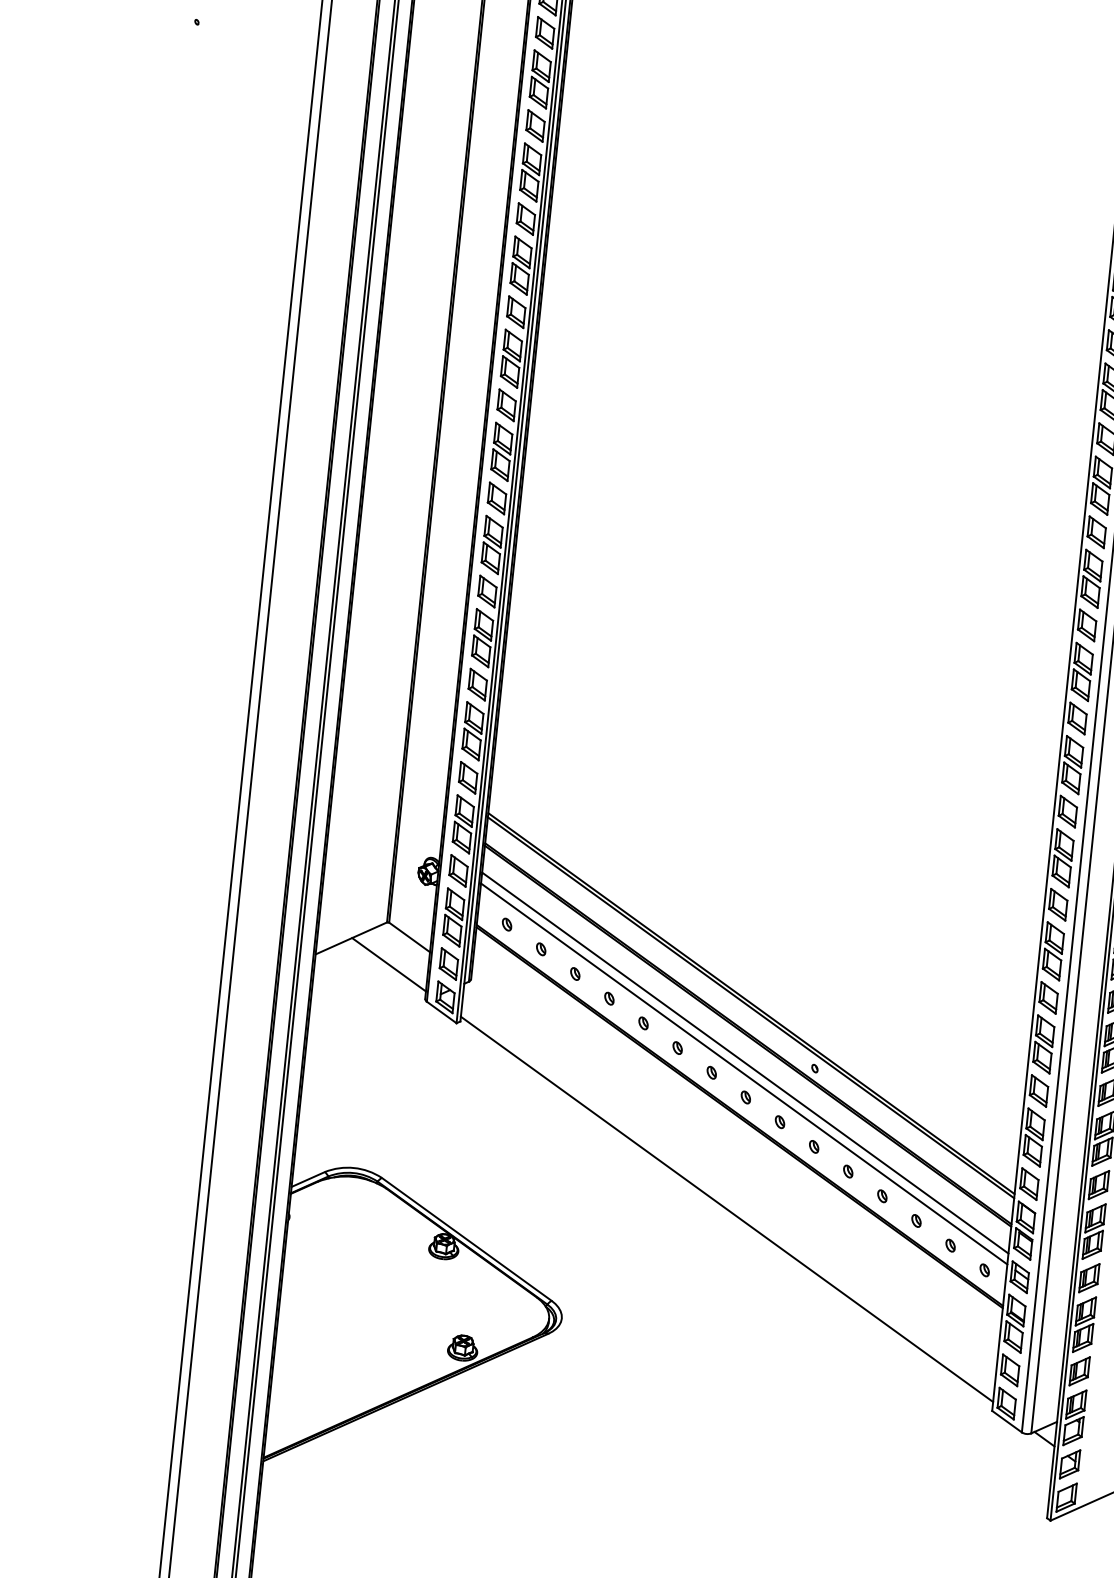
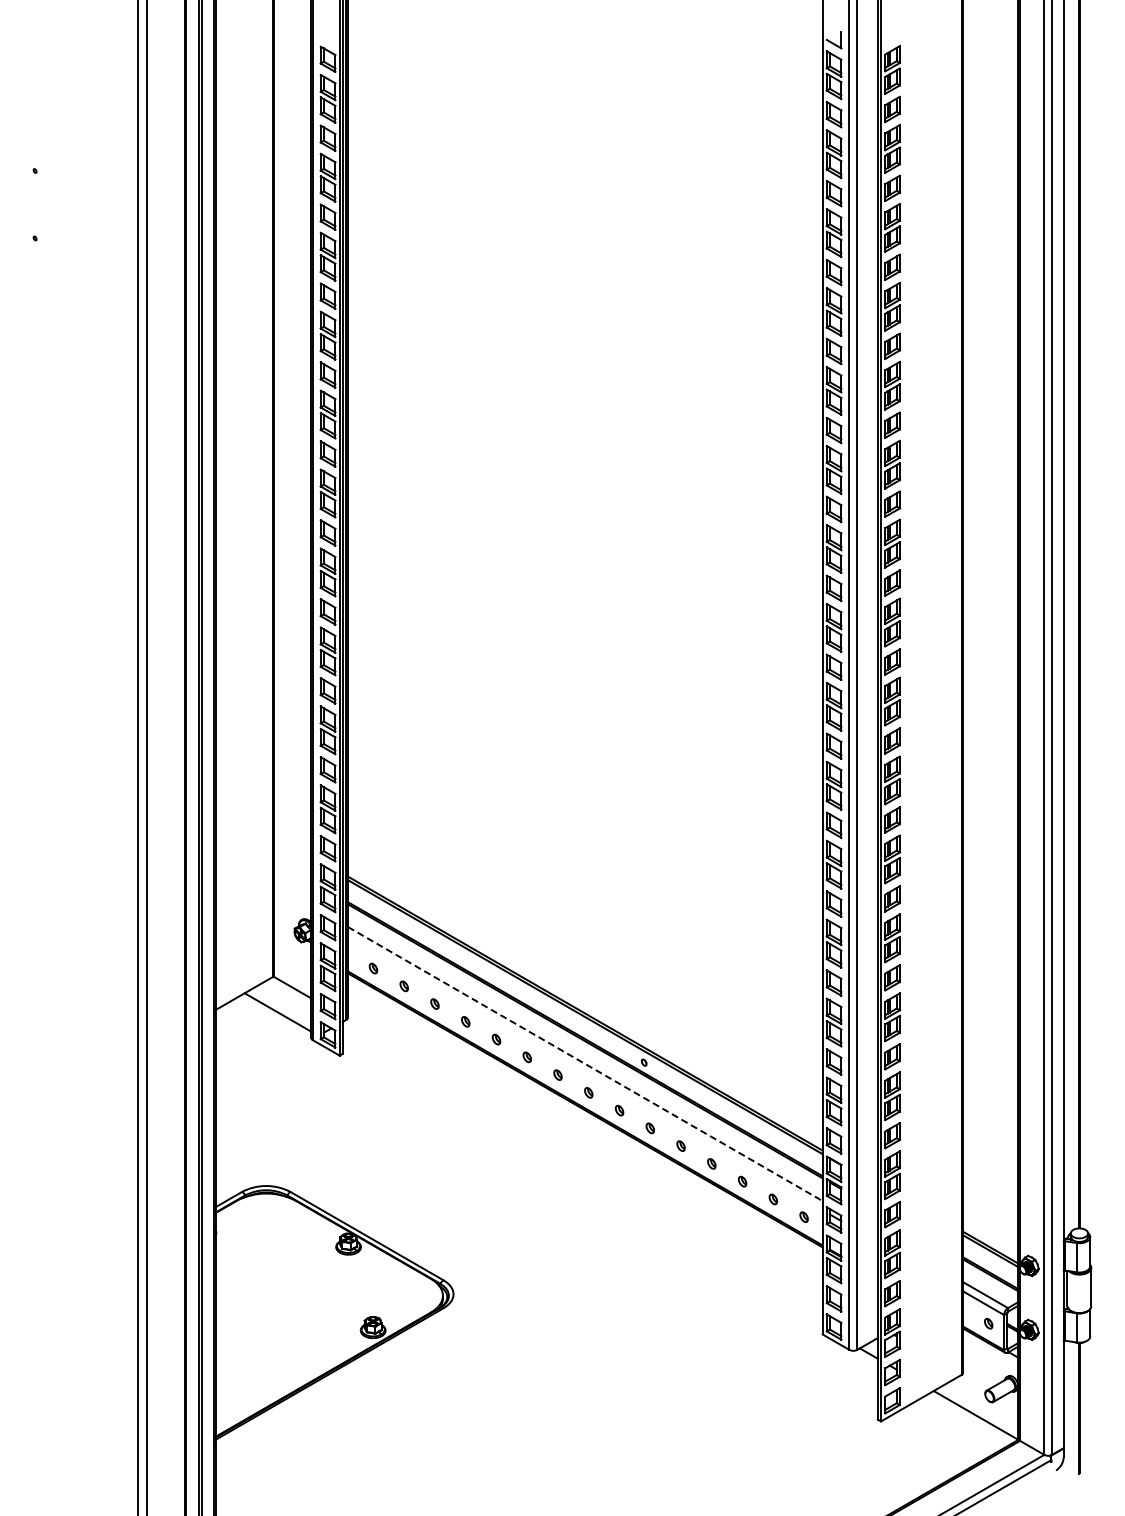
line: (745, 1063) -> (585, 1064), solid -> dashed
line: (744, 1074) -> (585, 1073), removed
line: (726, 1208) -> (582, 1187), removed

